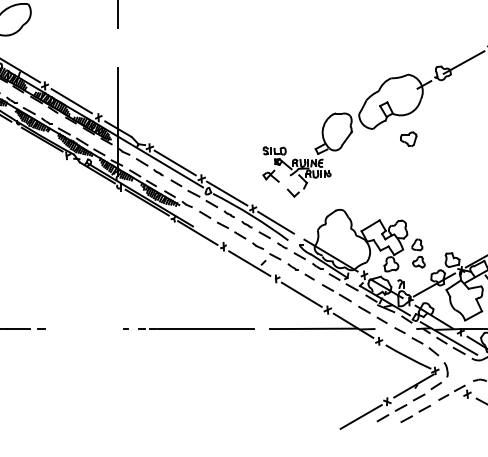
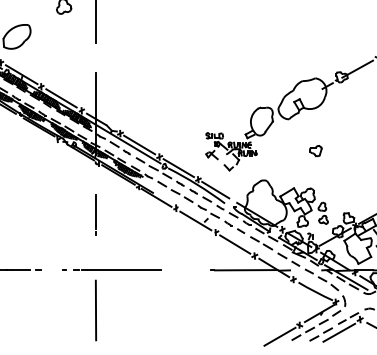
part: (408, 139) -> (315, 151), moved
line: (116, 255) -> (95, 214), added
line: (188, 327) -> (111, 269), moved
line: (116, 382) -> (95, 310), added
line: (440, 411) -> (339, 332), added

